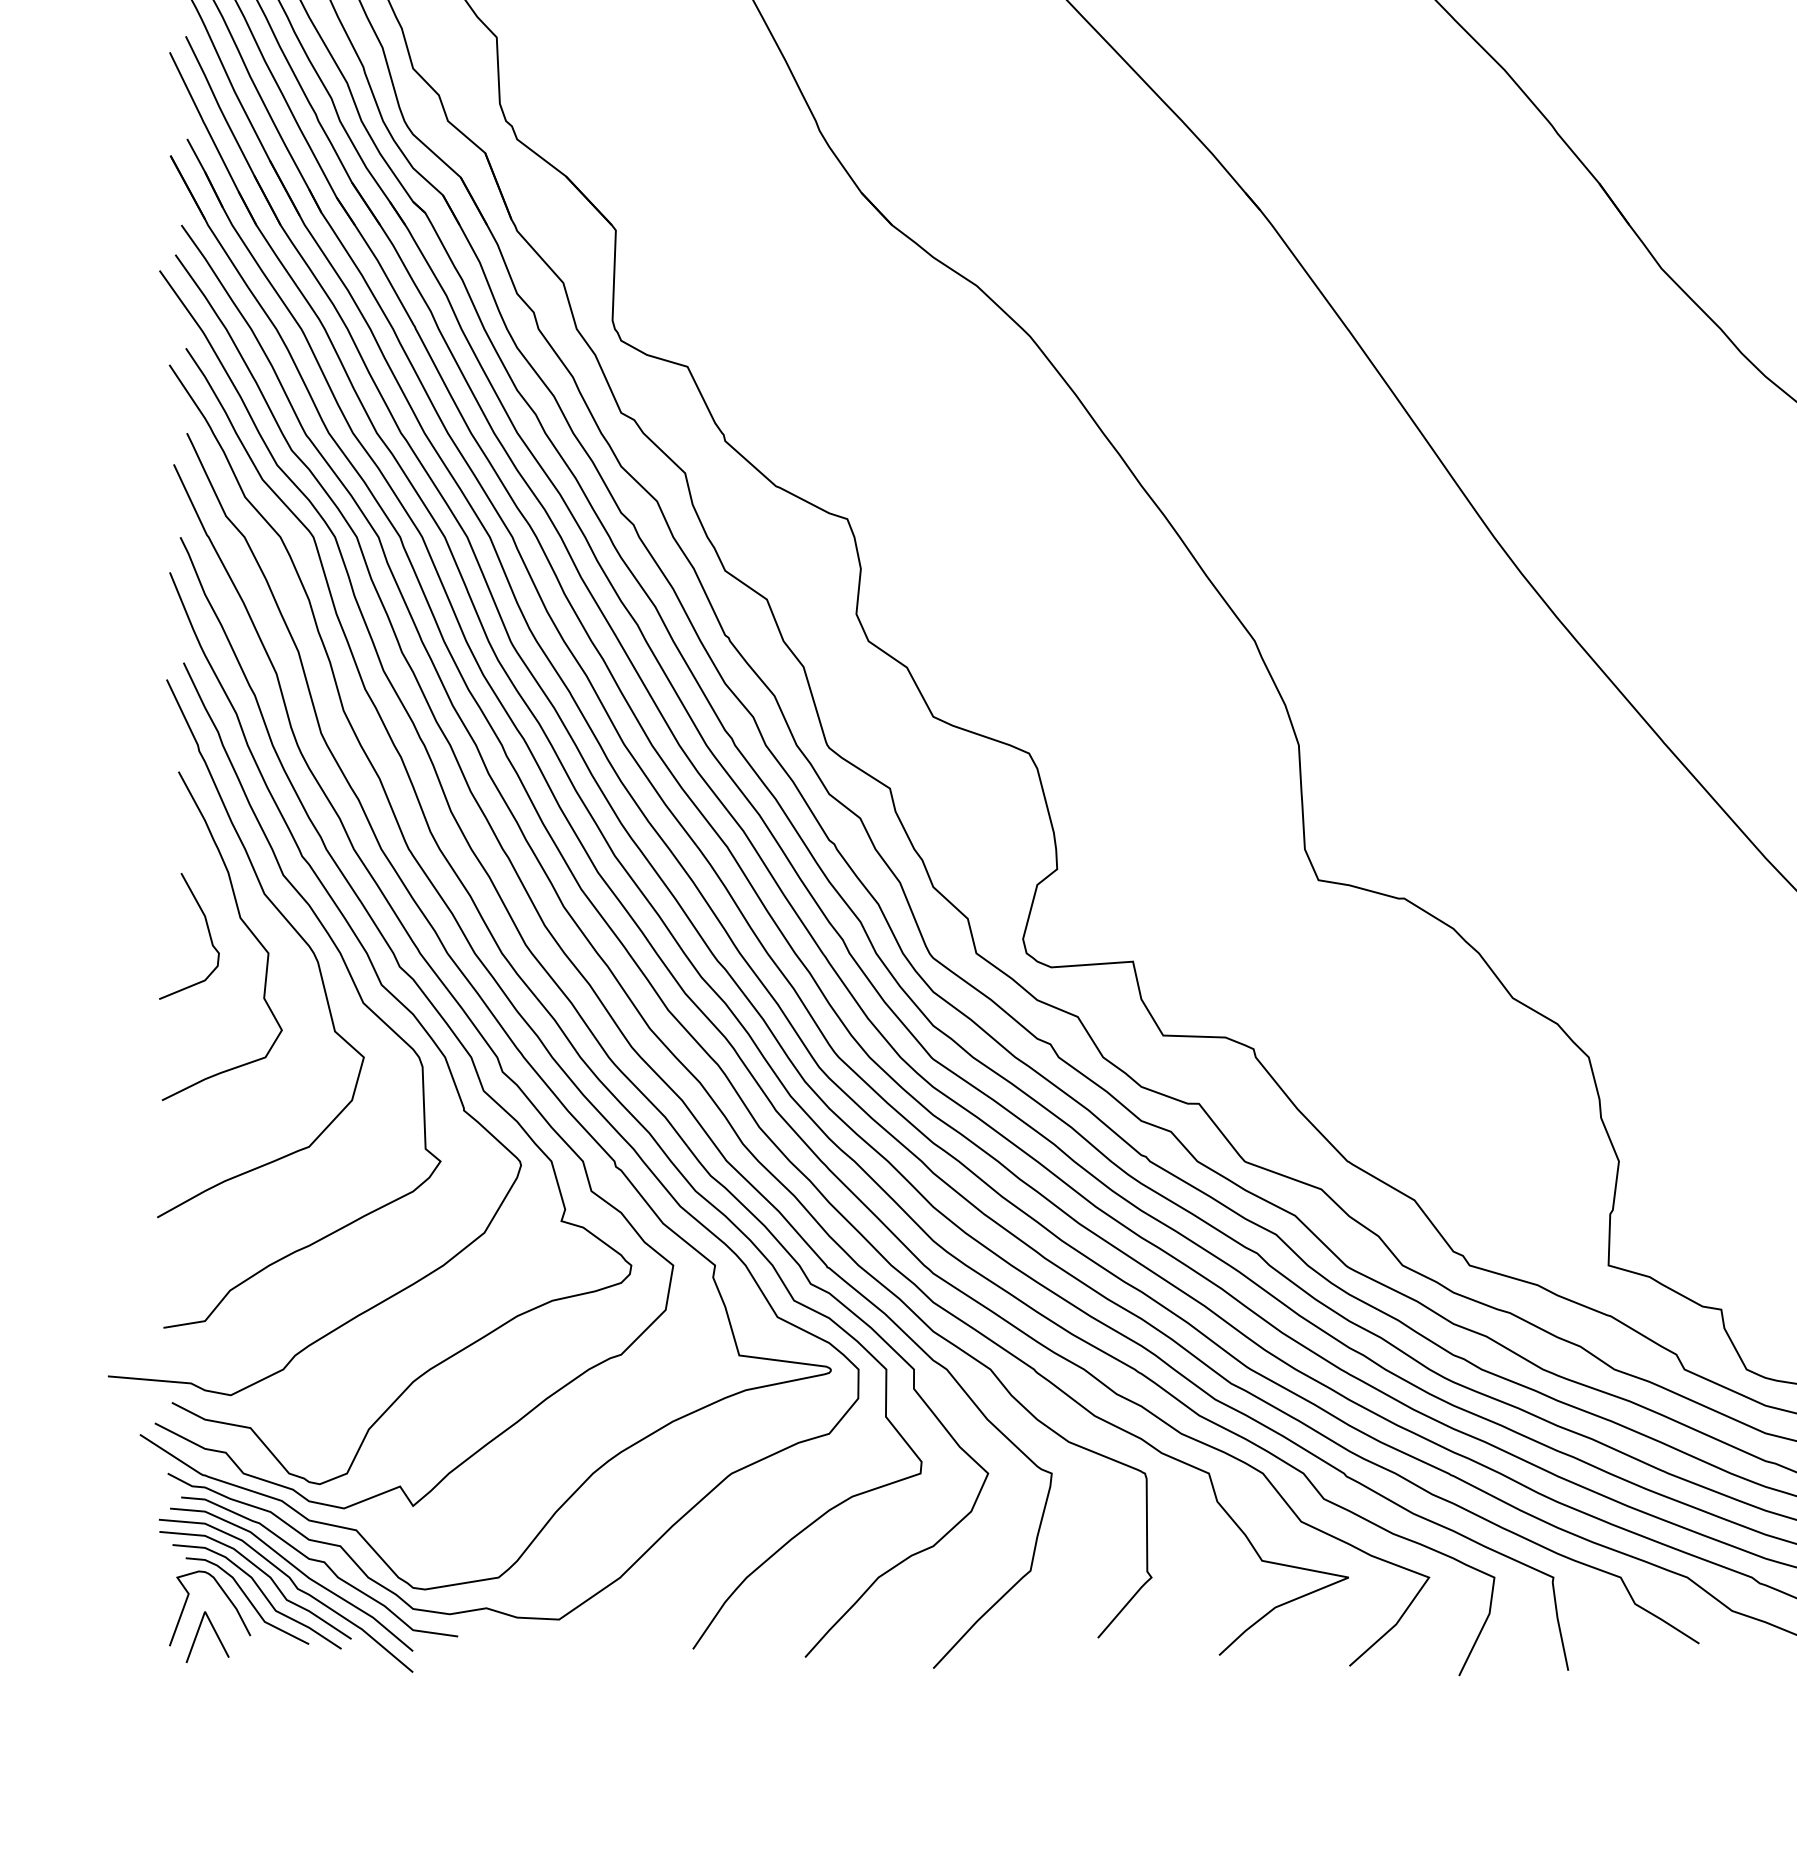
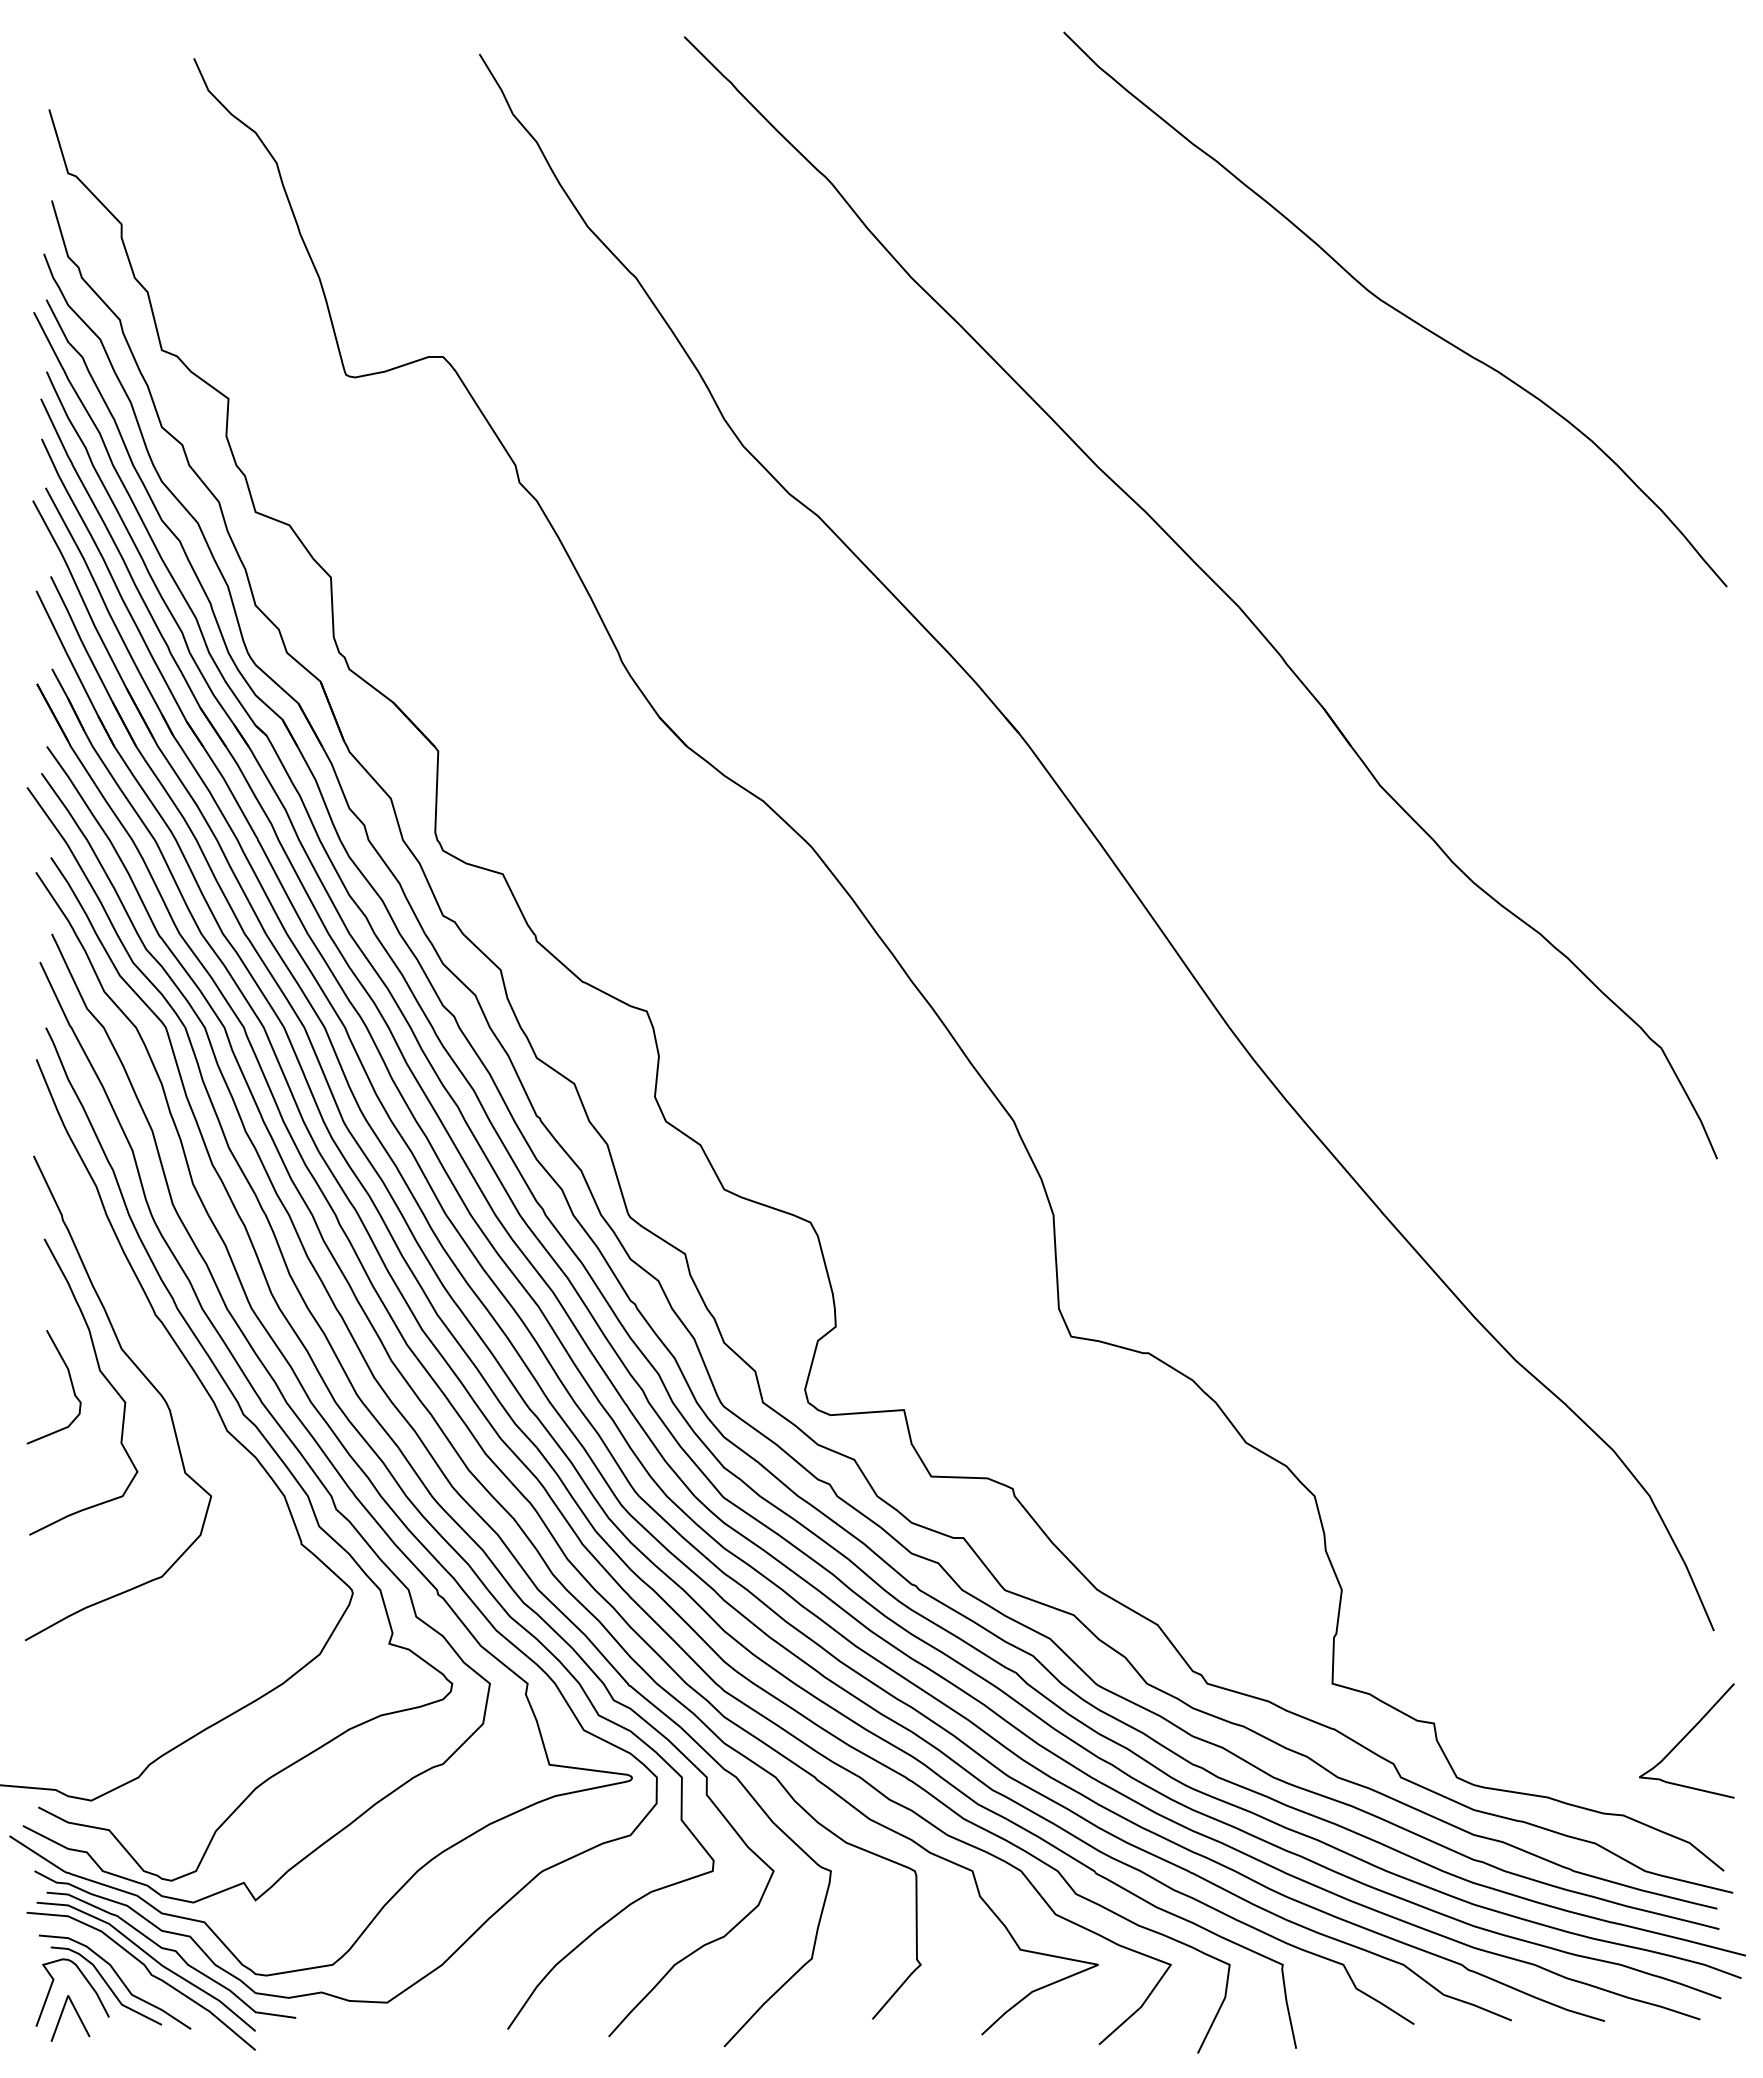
curve: (347, 972) -> (196, 1419), removed
curve: (262, 1572) -> (119, 1960), removed

